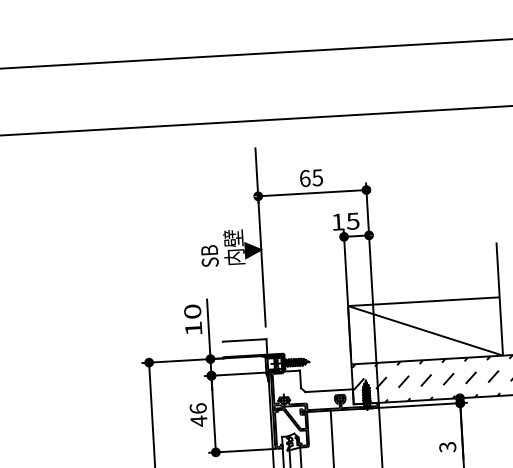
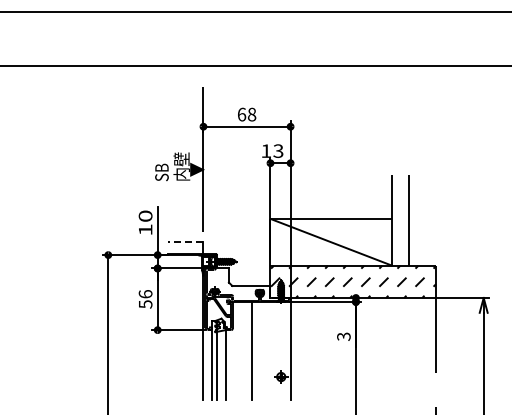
text: (317, 177) -> (251, 114), 65 -> 68
text: (353, 220) -> (278, 150), 15 -> 13
line: (244, 340) -> (185, 241), solid -> dashed
text: (198, 421) -> (145, 304), 46 -> 56

